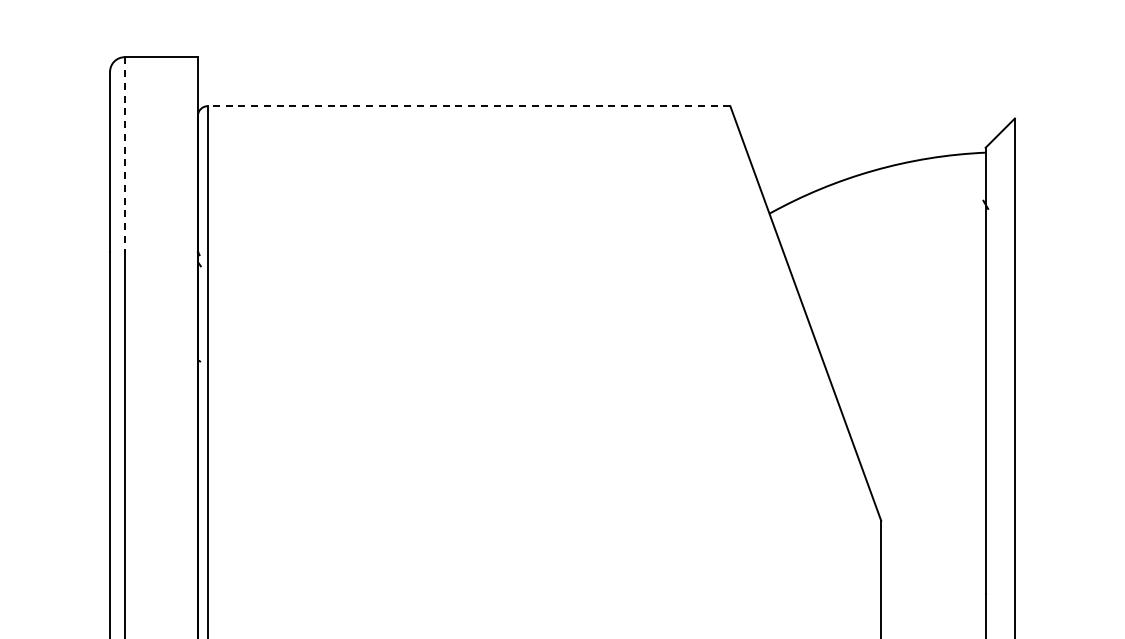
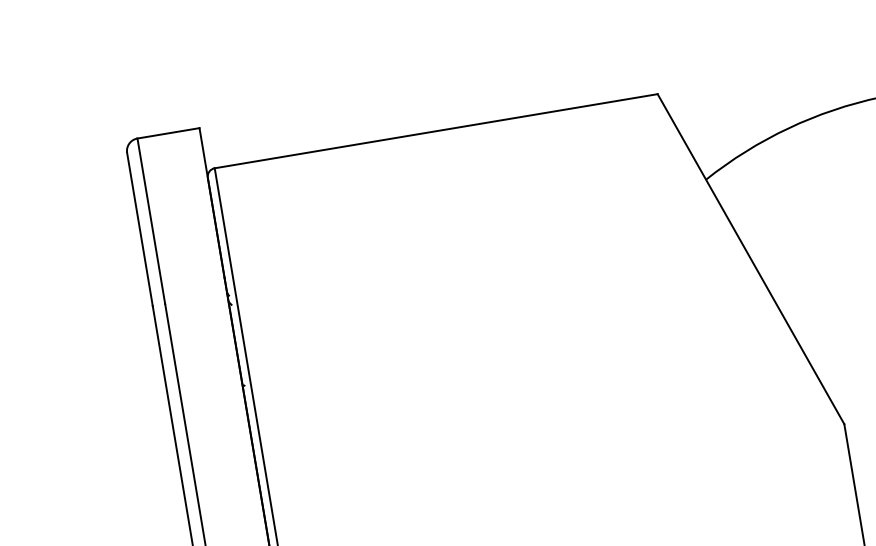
line: (468, 106) -> (435, 131), dashed -> solid
line: (124, 154) -> (151, 220), dashed -> solid

